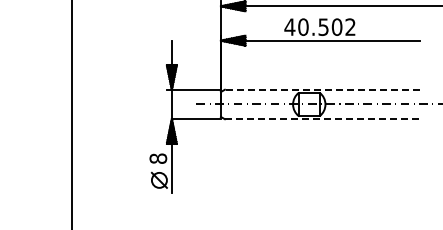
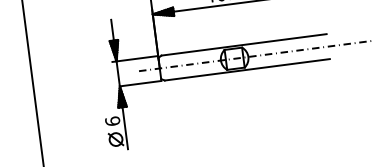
line: (321, 89) -> (243, 44), dashed -> solid
line: (322, 119) -> (247, 70), dashed -> solid
text: (157, 158) -> (112, 121), 8 -> 6

